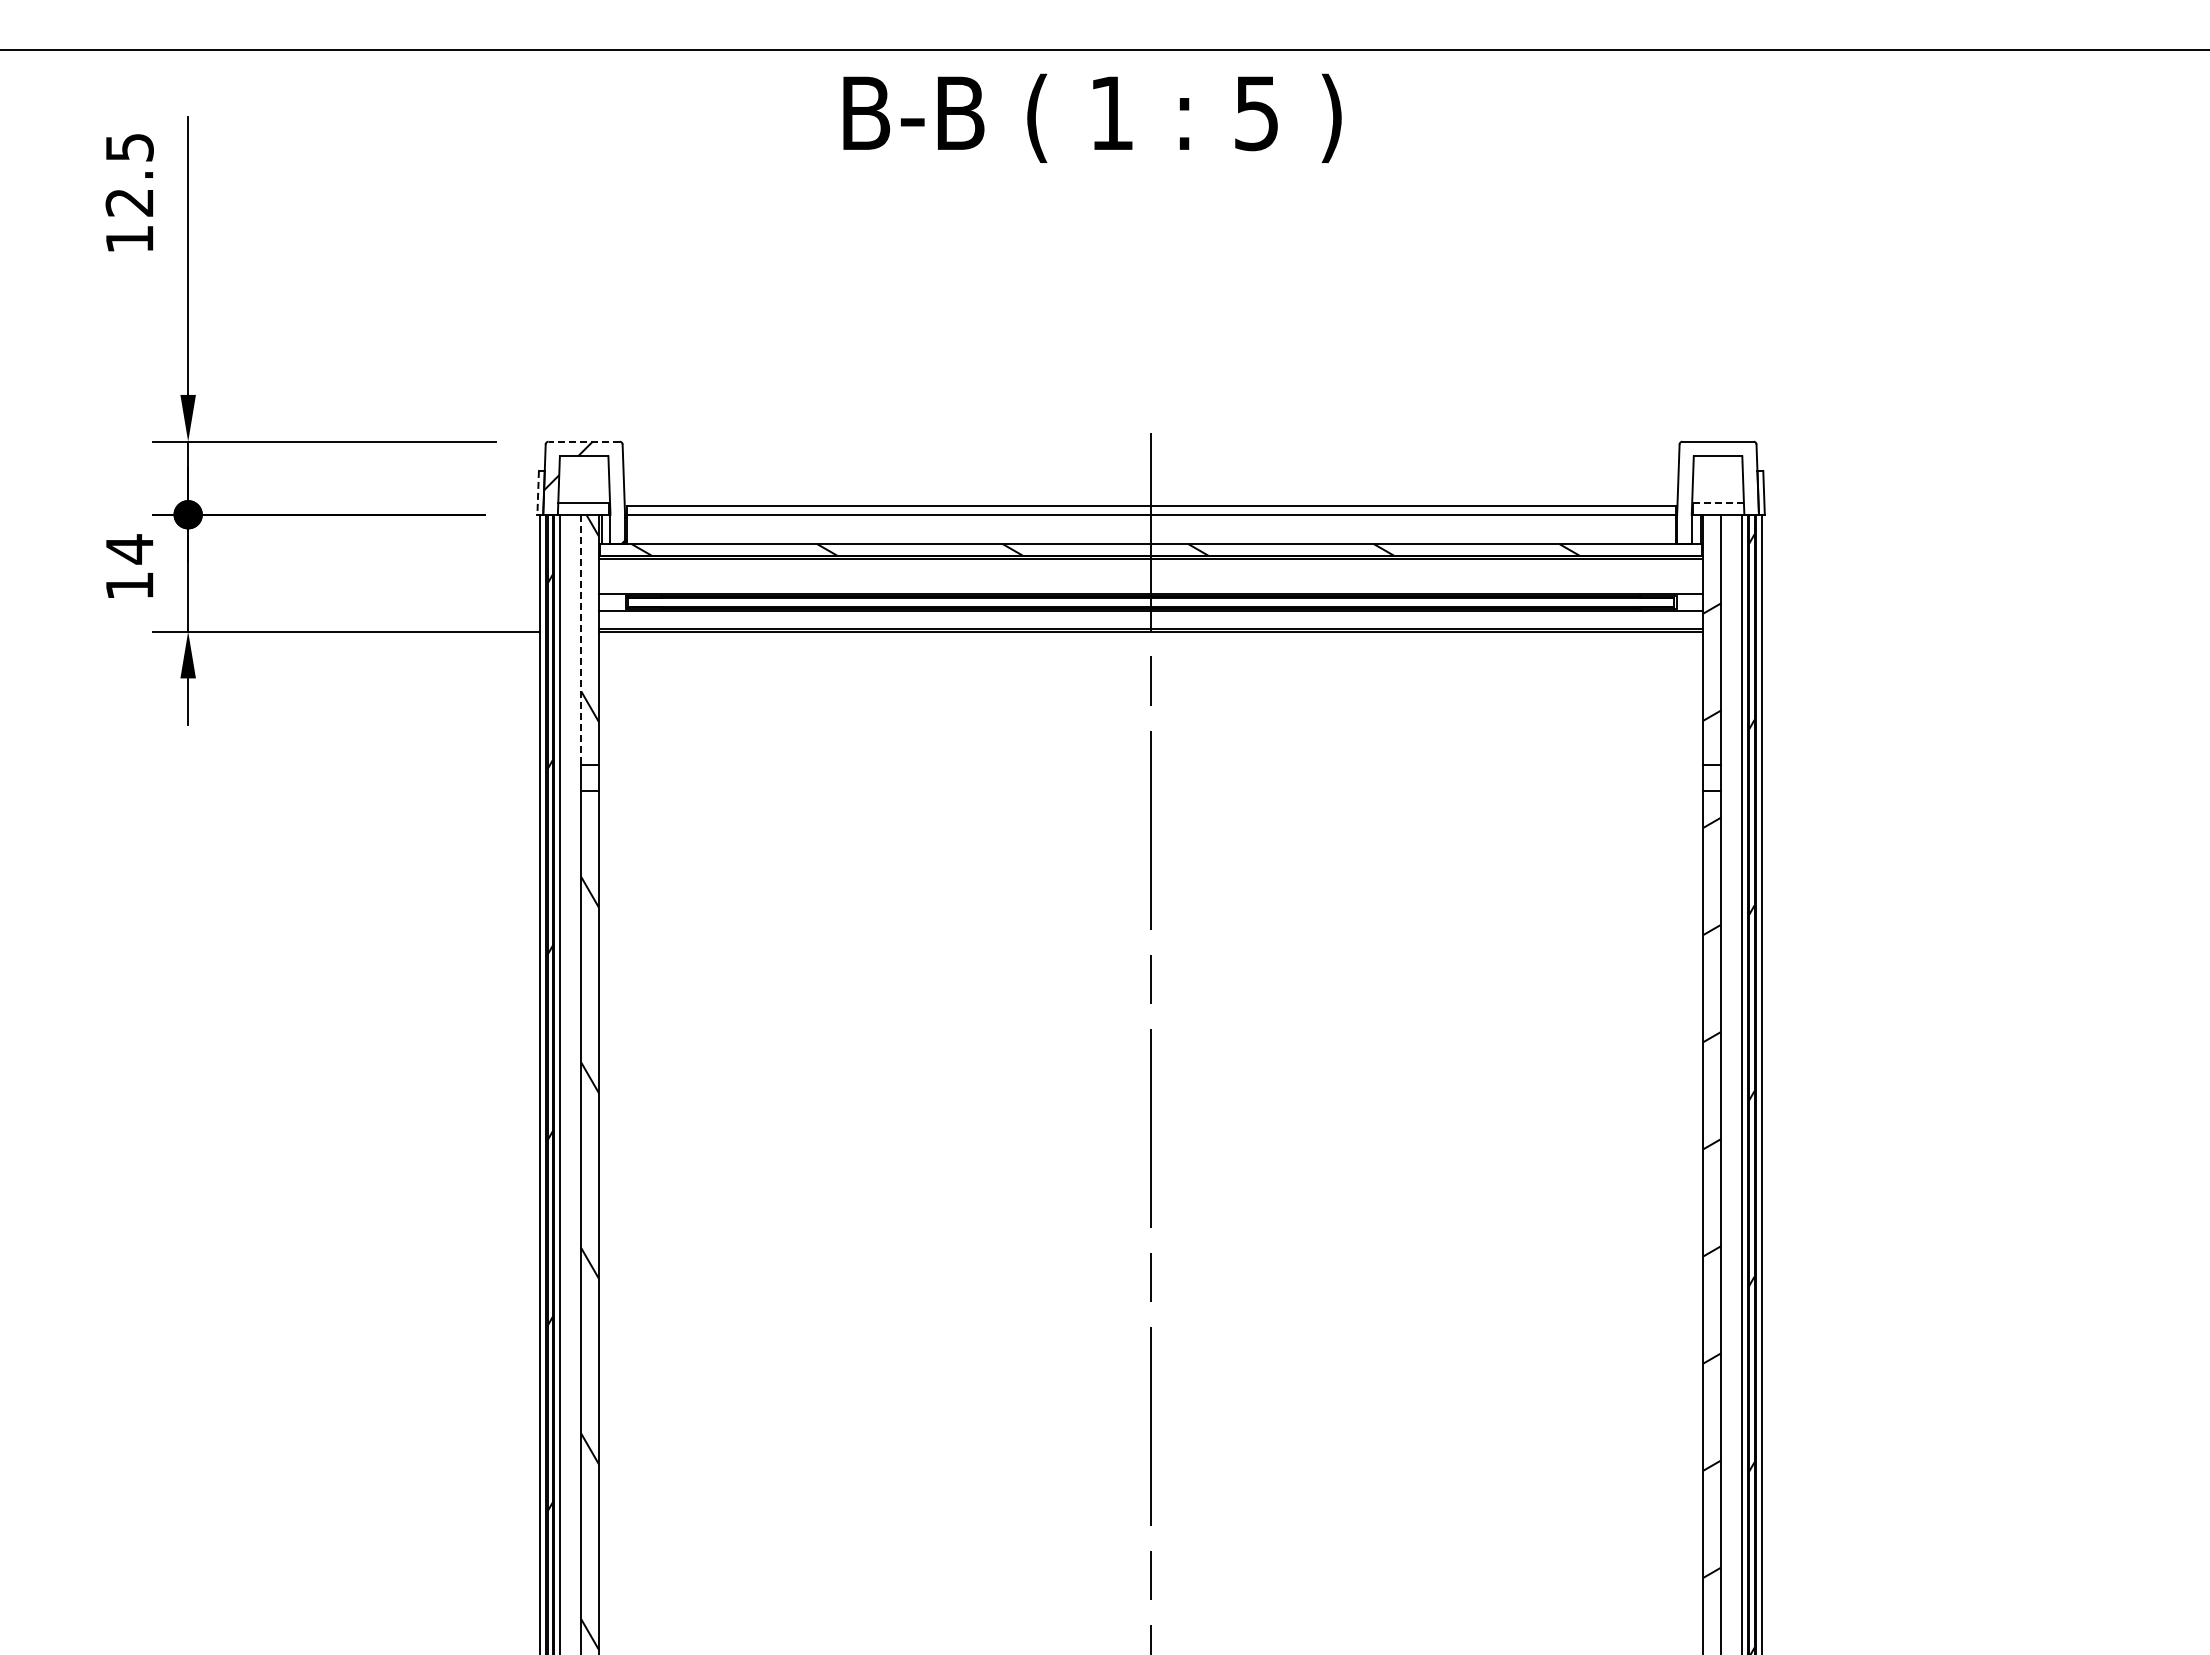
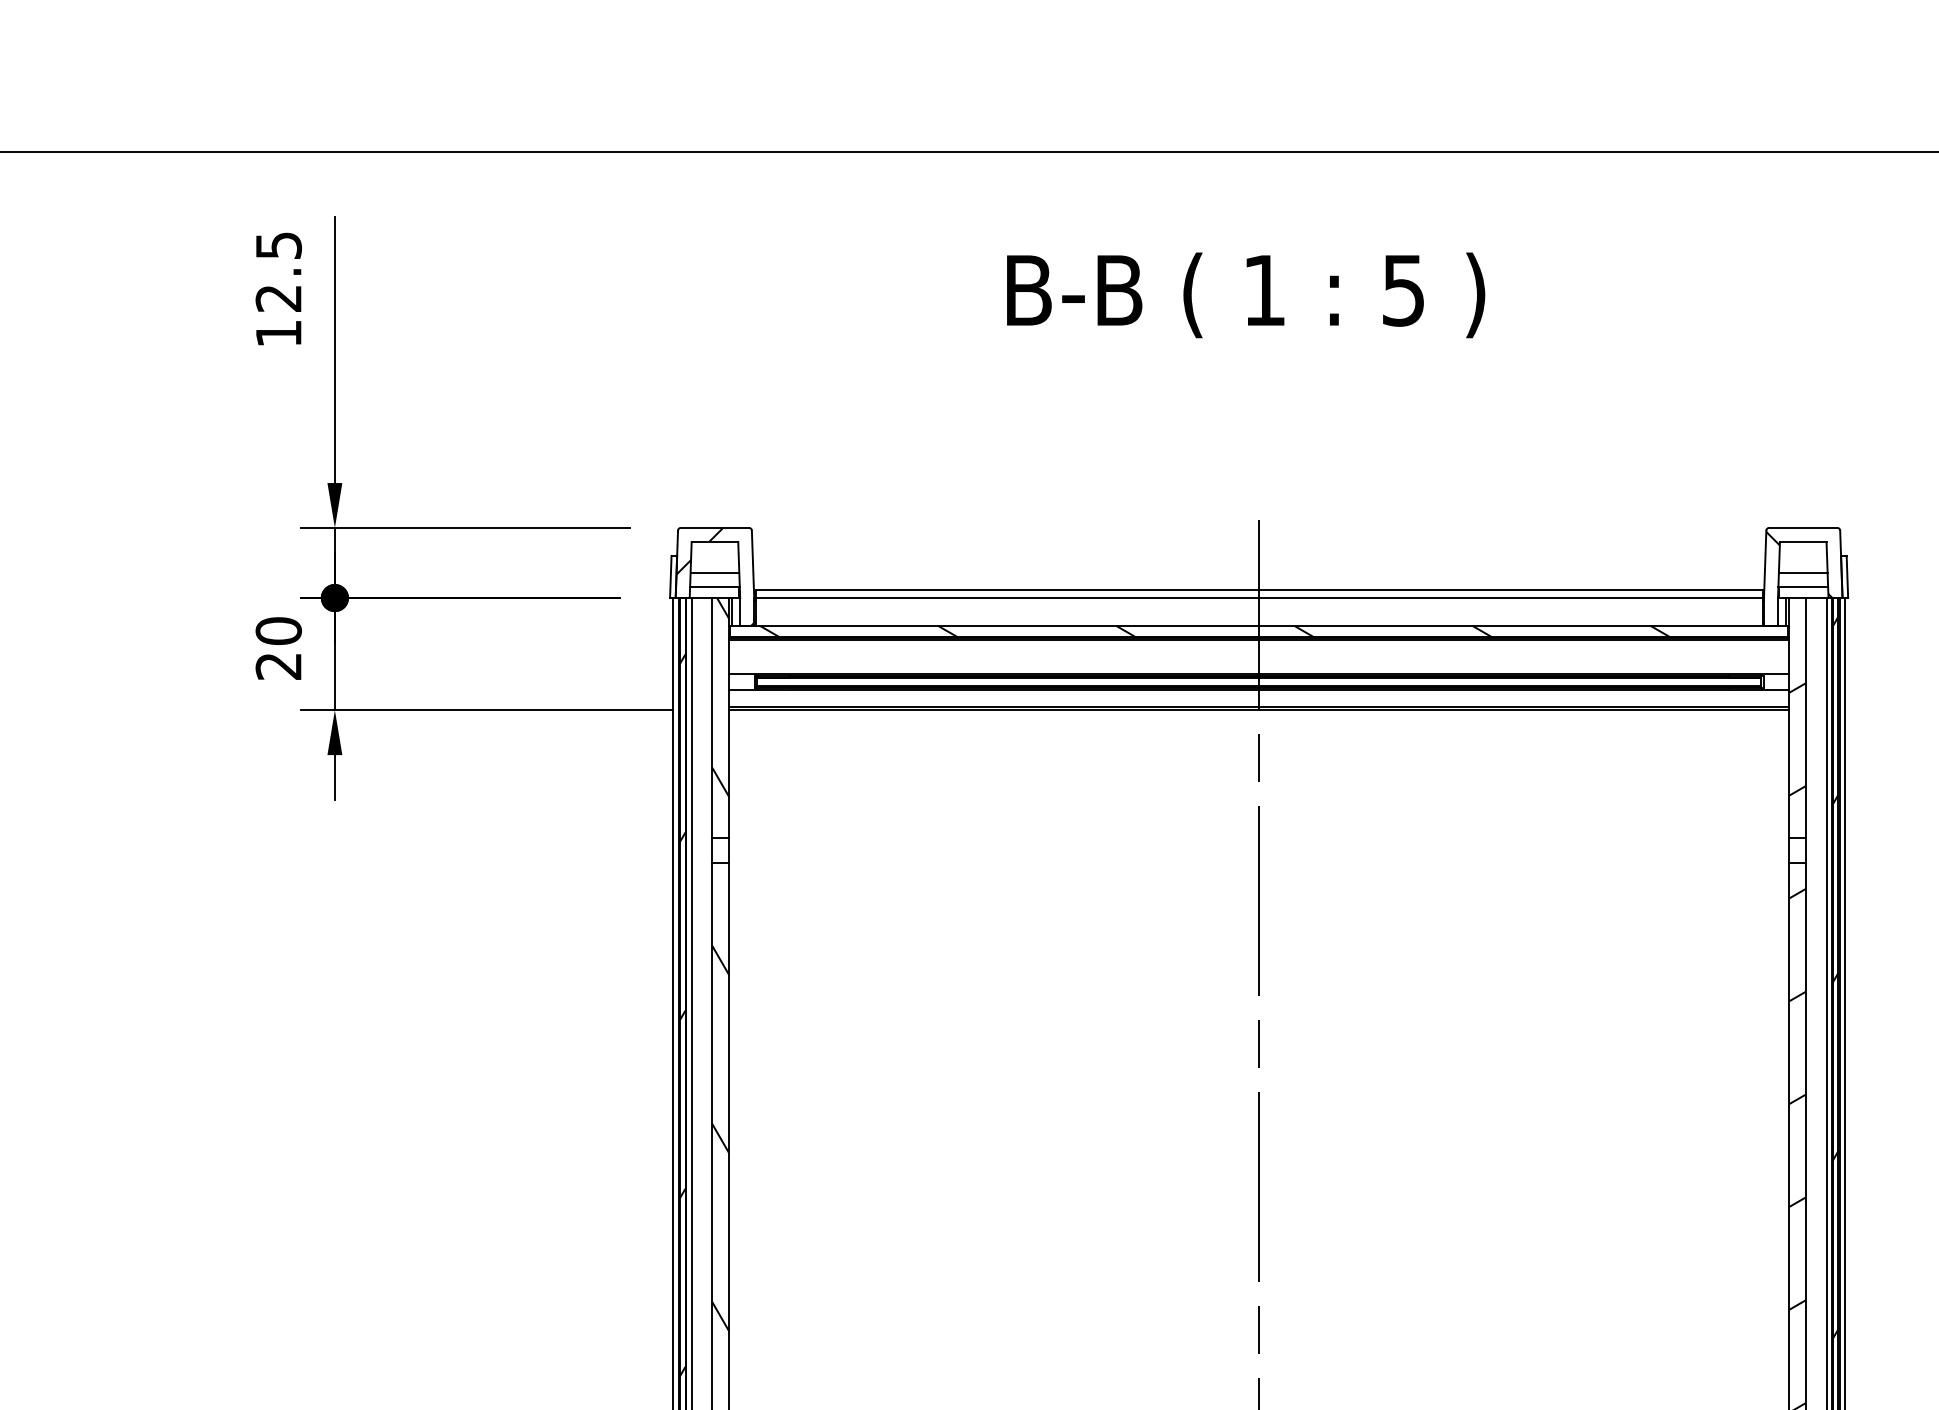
text: (1092, 117) -> (1246, 294), moved
line: (584, 441) -> (715, 527), dashed -> solid
hatch: (1713, 479) -> (1798, 564), added
line: (583, 488) -> (714, 572), added
line: (1717, 488) -> (1802, 572), added
line: (538, 492) -> (671, 576), dashed -> solid
line: (1718, 503) -> (1803, 587), dashed -> solid
text: (129, 566) -> (278, 647), 14 -> 20
line: (581, 639) -> (712, 717), dashed -> solid

